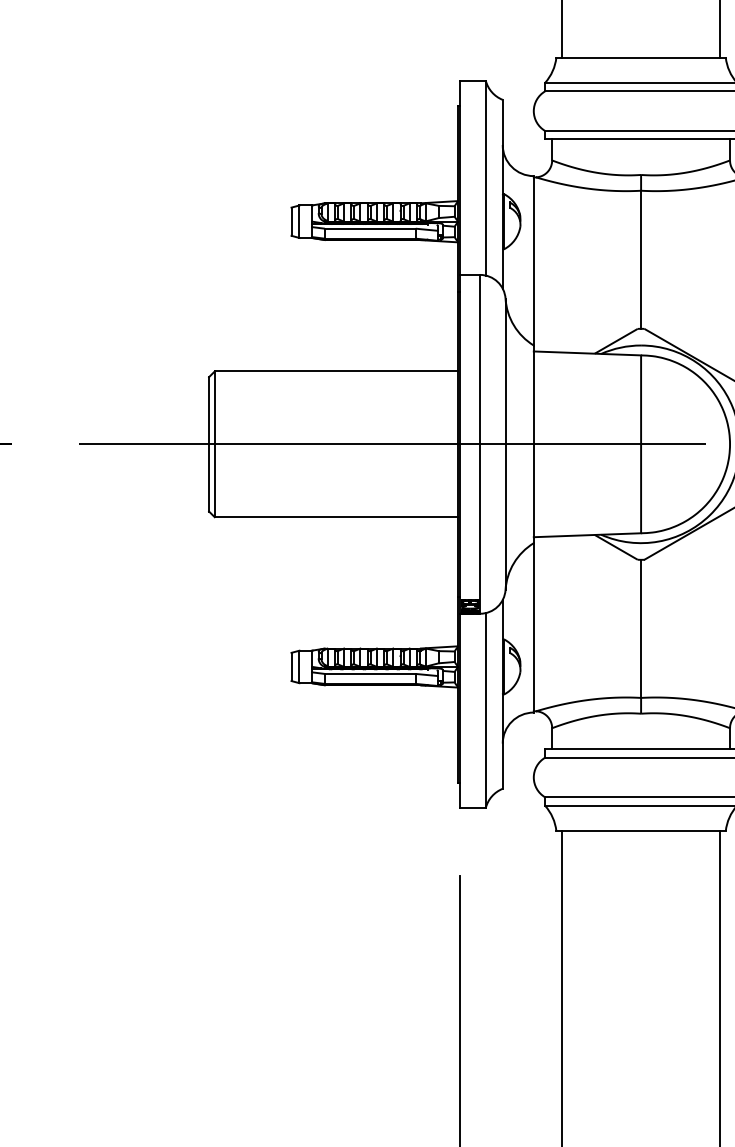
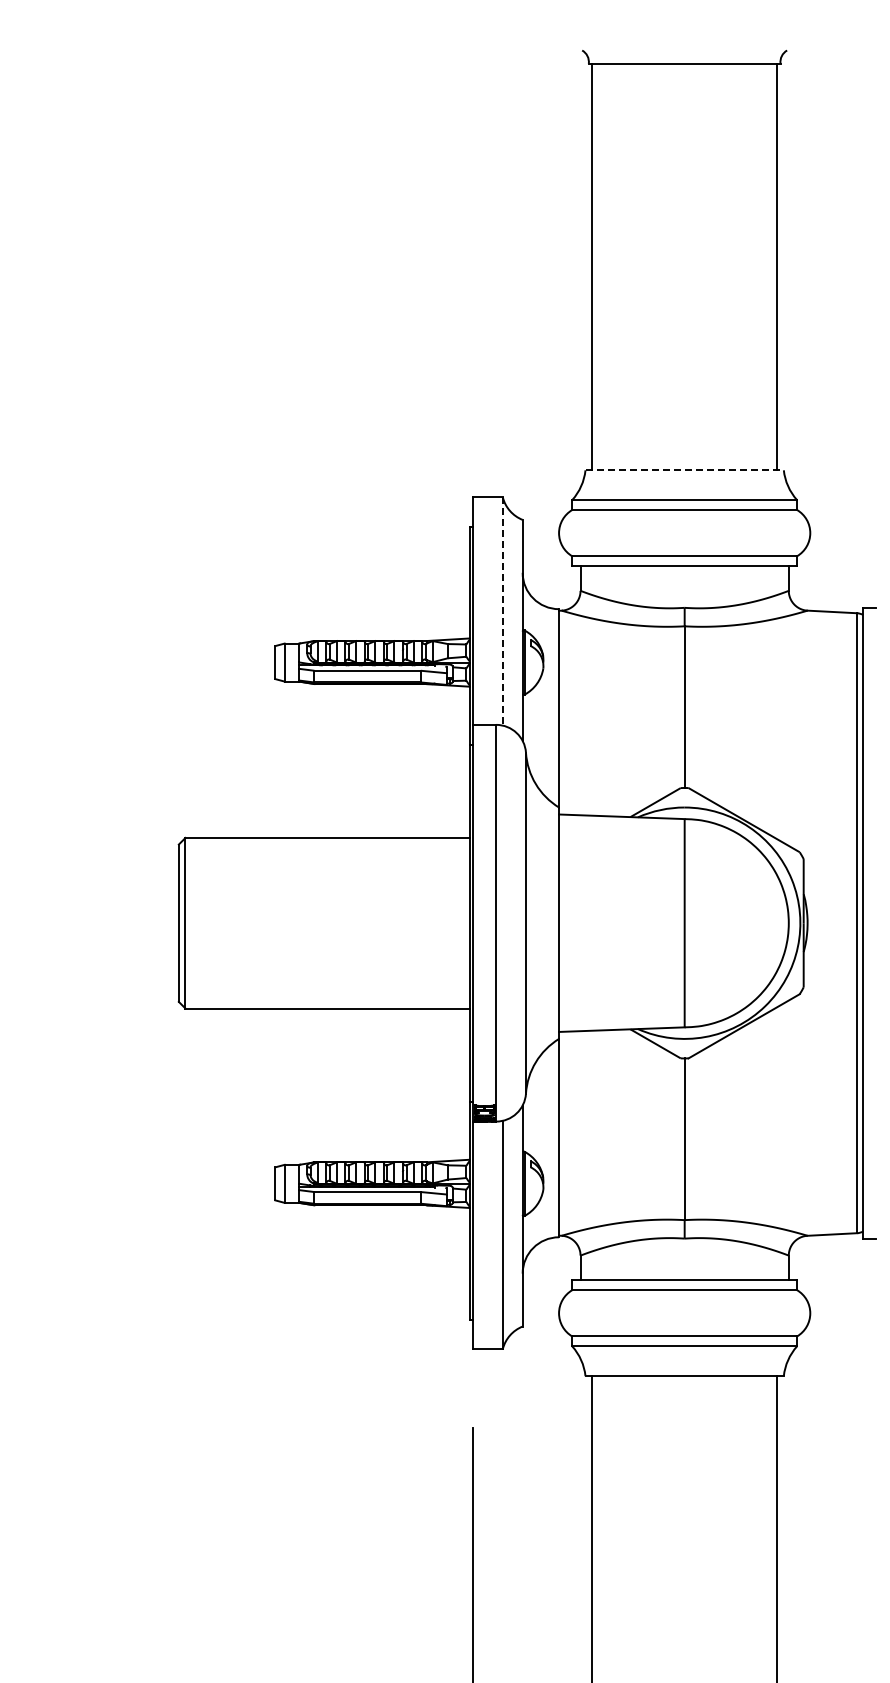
line: (641, 57) -> (685, 470), solid -> dashed
line: (485, 178) -> (502, 612), solid -> dashed
line: (392, 444) -> (393, 923), removed

